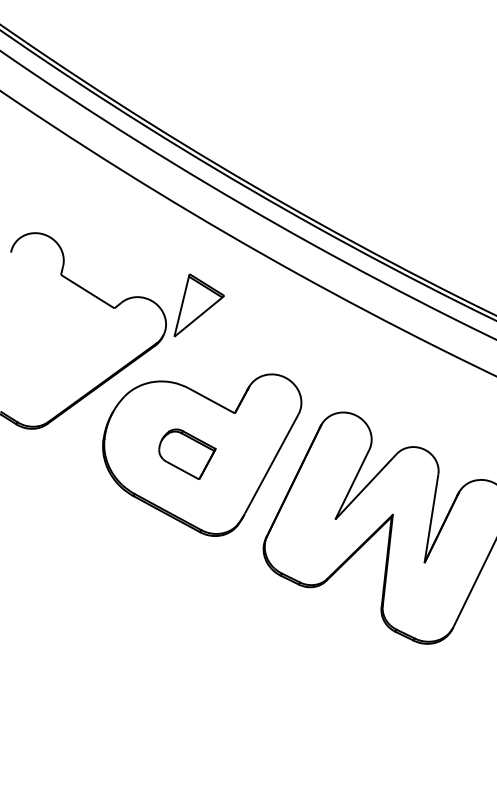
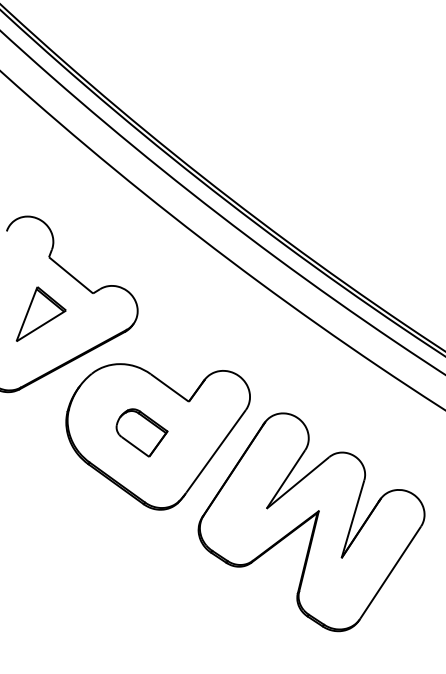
part: (198, 305) -> (41, 316), moved

